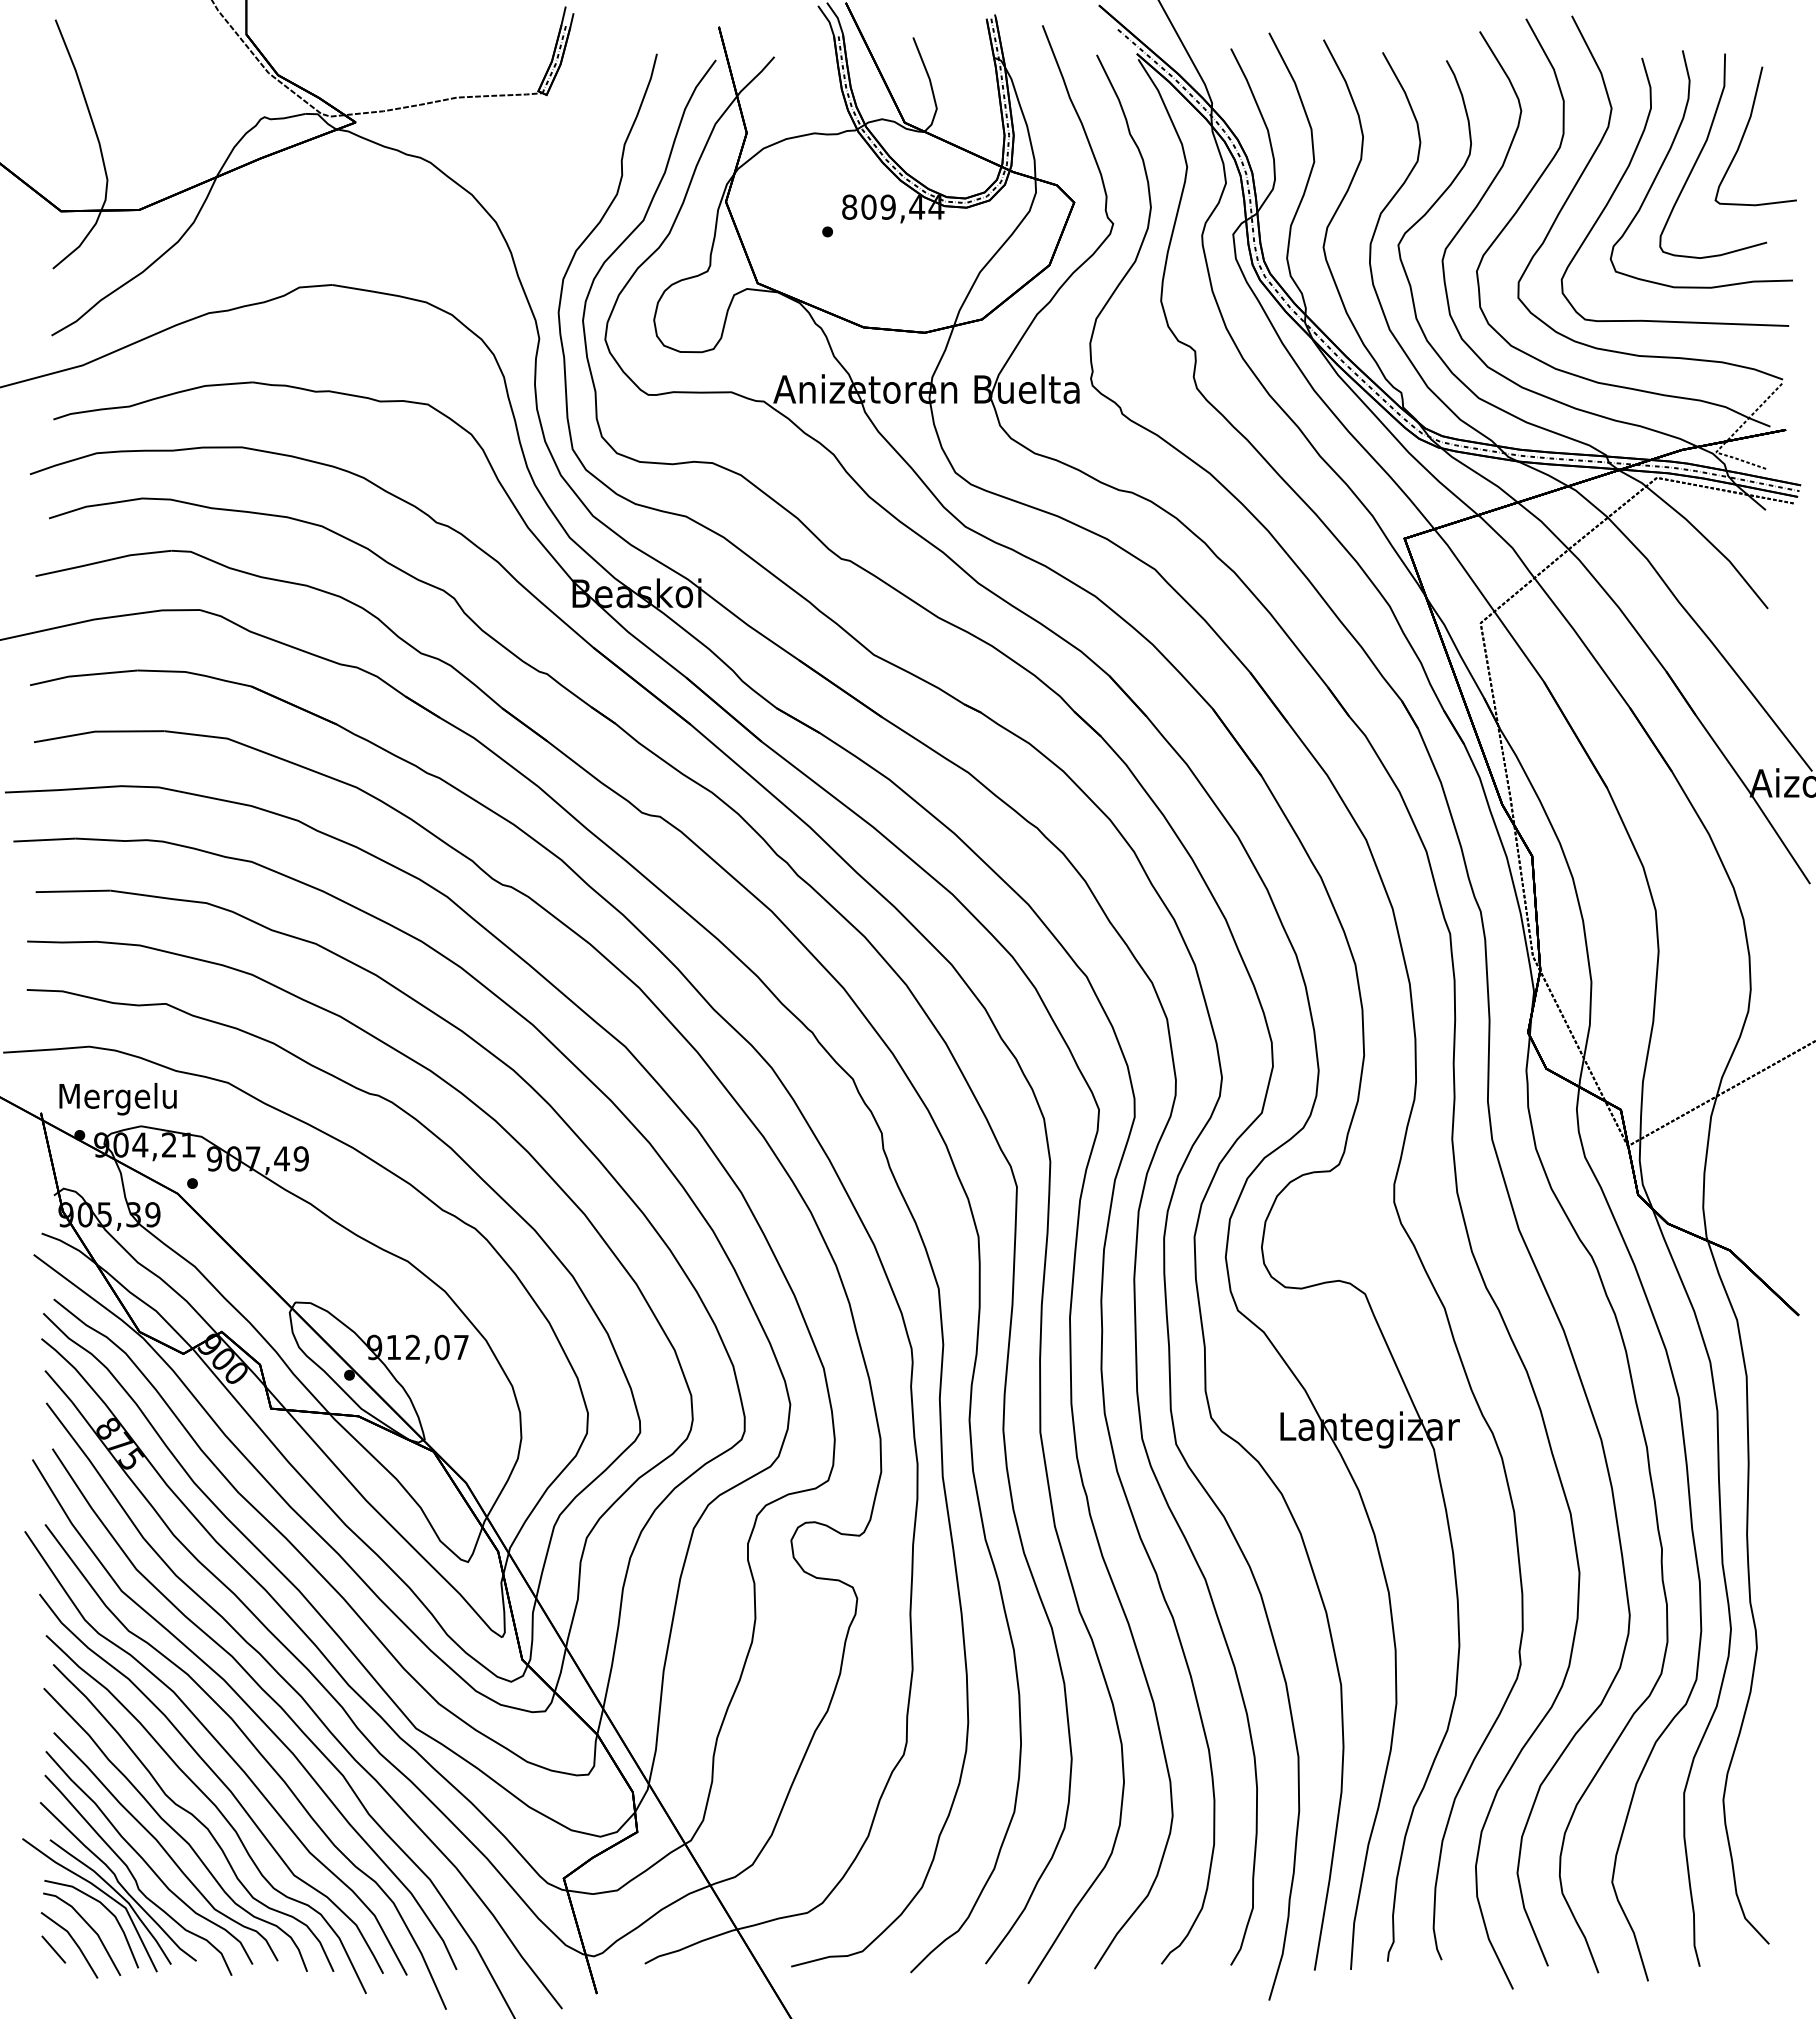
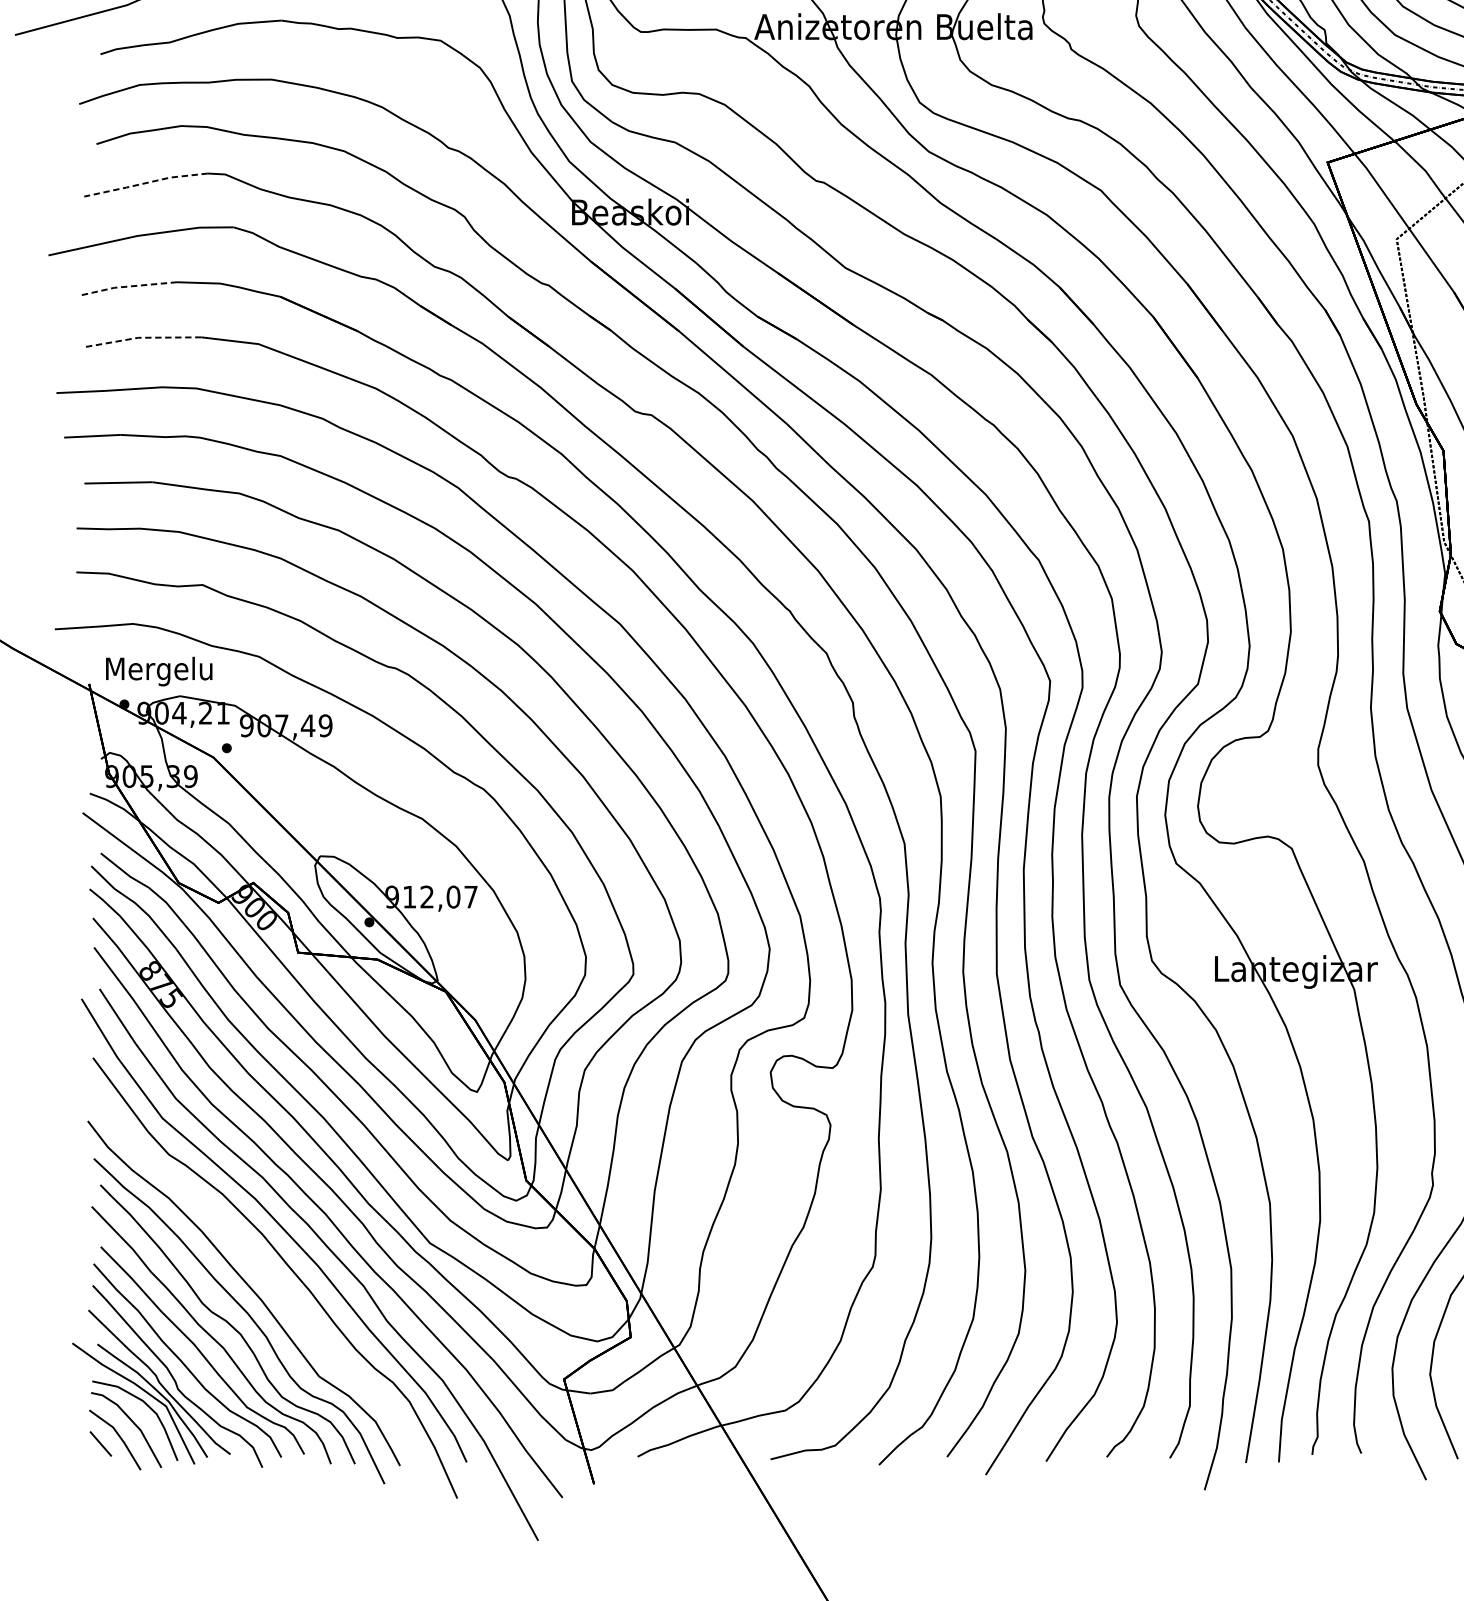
line: (103, 561) -> (145, 183), solid -> dashed
line: (82, 675) -> (126, 286), solid -> dashed
line: (98, 731) -> (141, 337), solid -> dashed
curve: (221, 1747) -> (253, 1260), removed

